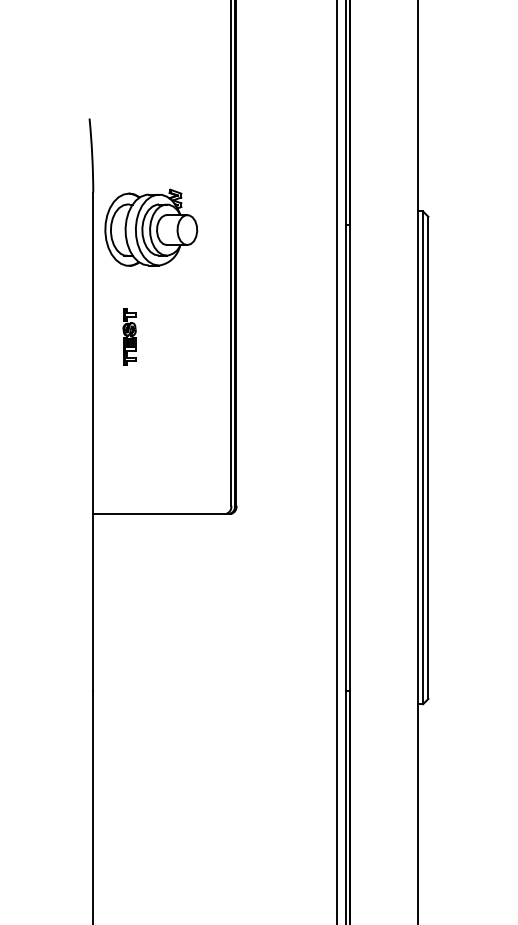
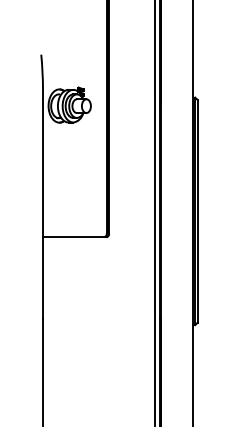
part: (129, 336) -> (59, 155), removed

